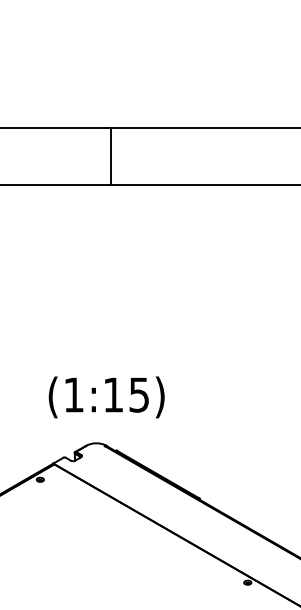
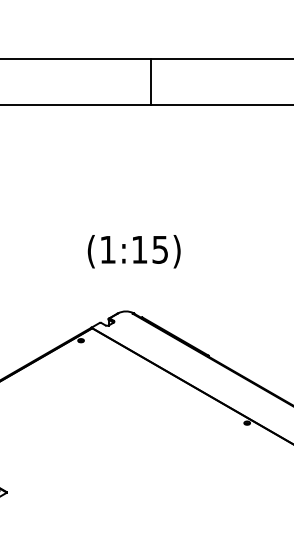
line: (110, 156) -> (150, 81), moved
text: (105, 397) -> (133, 251), moved

